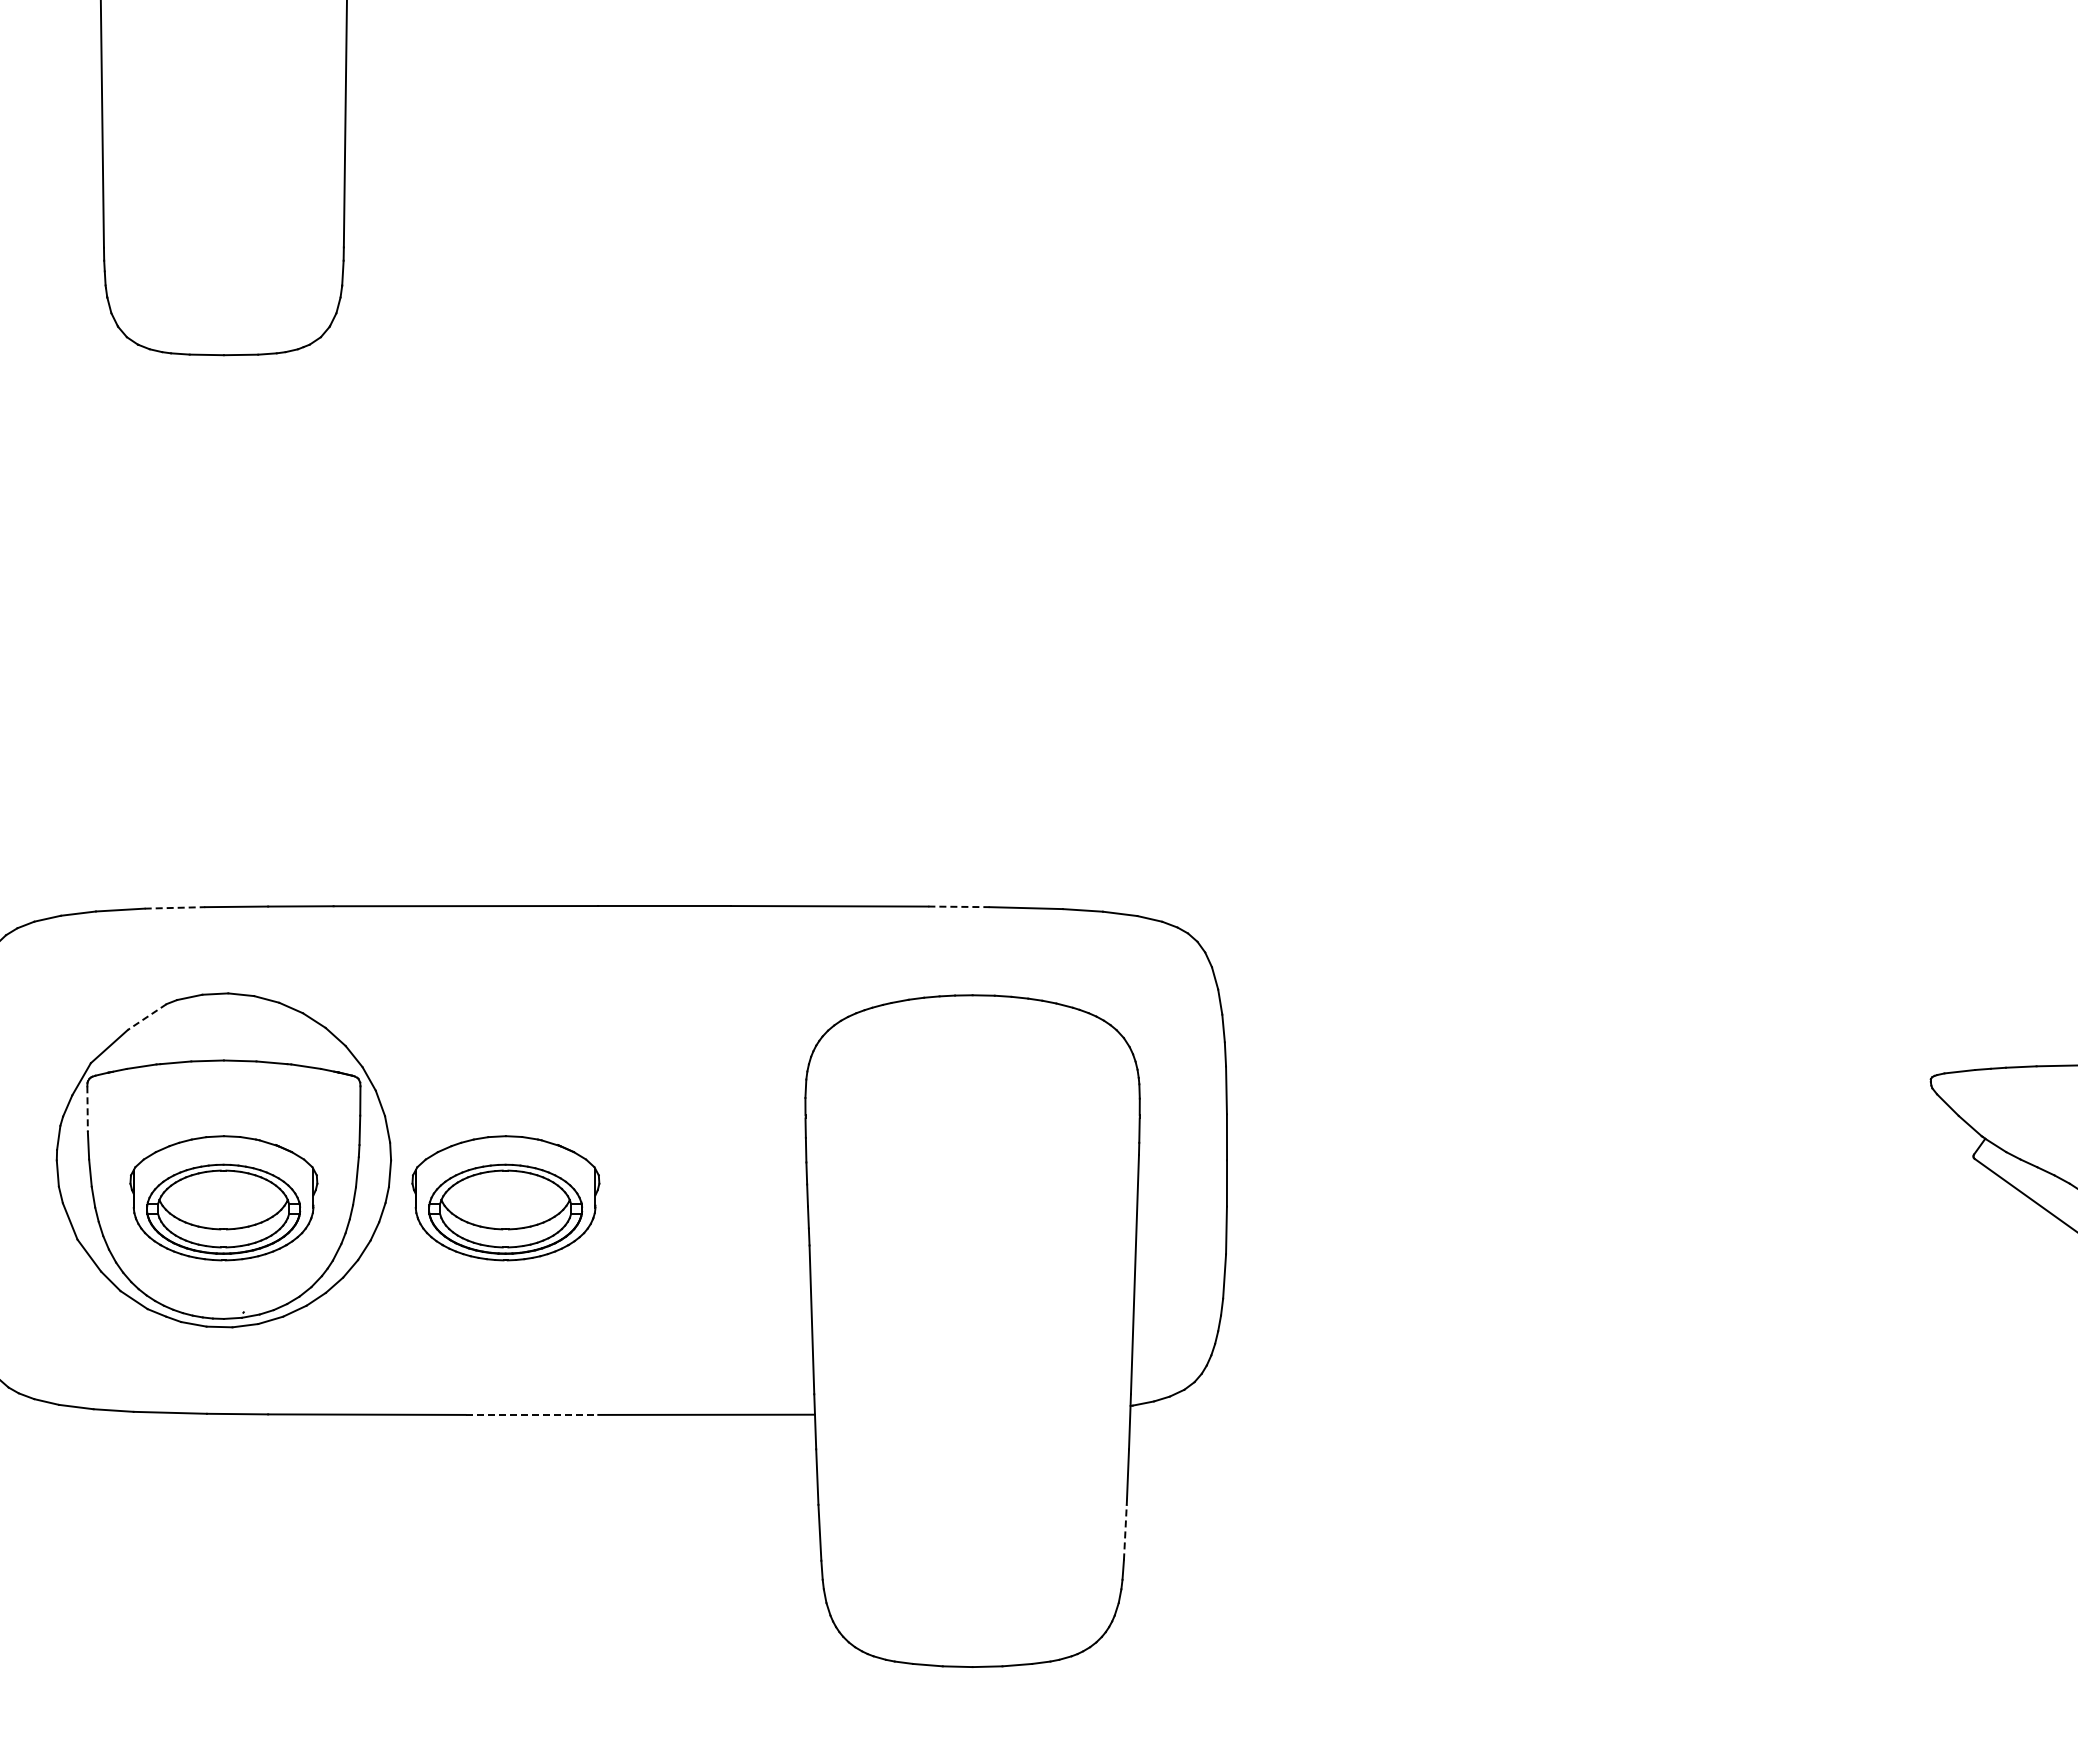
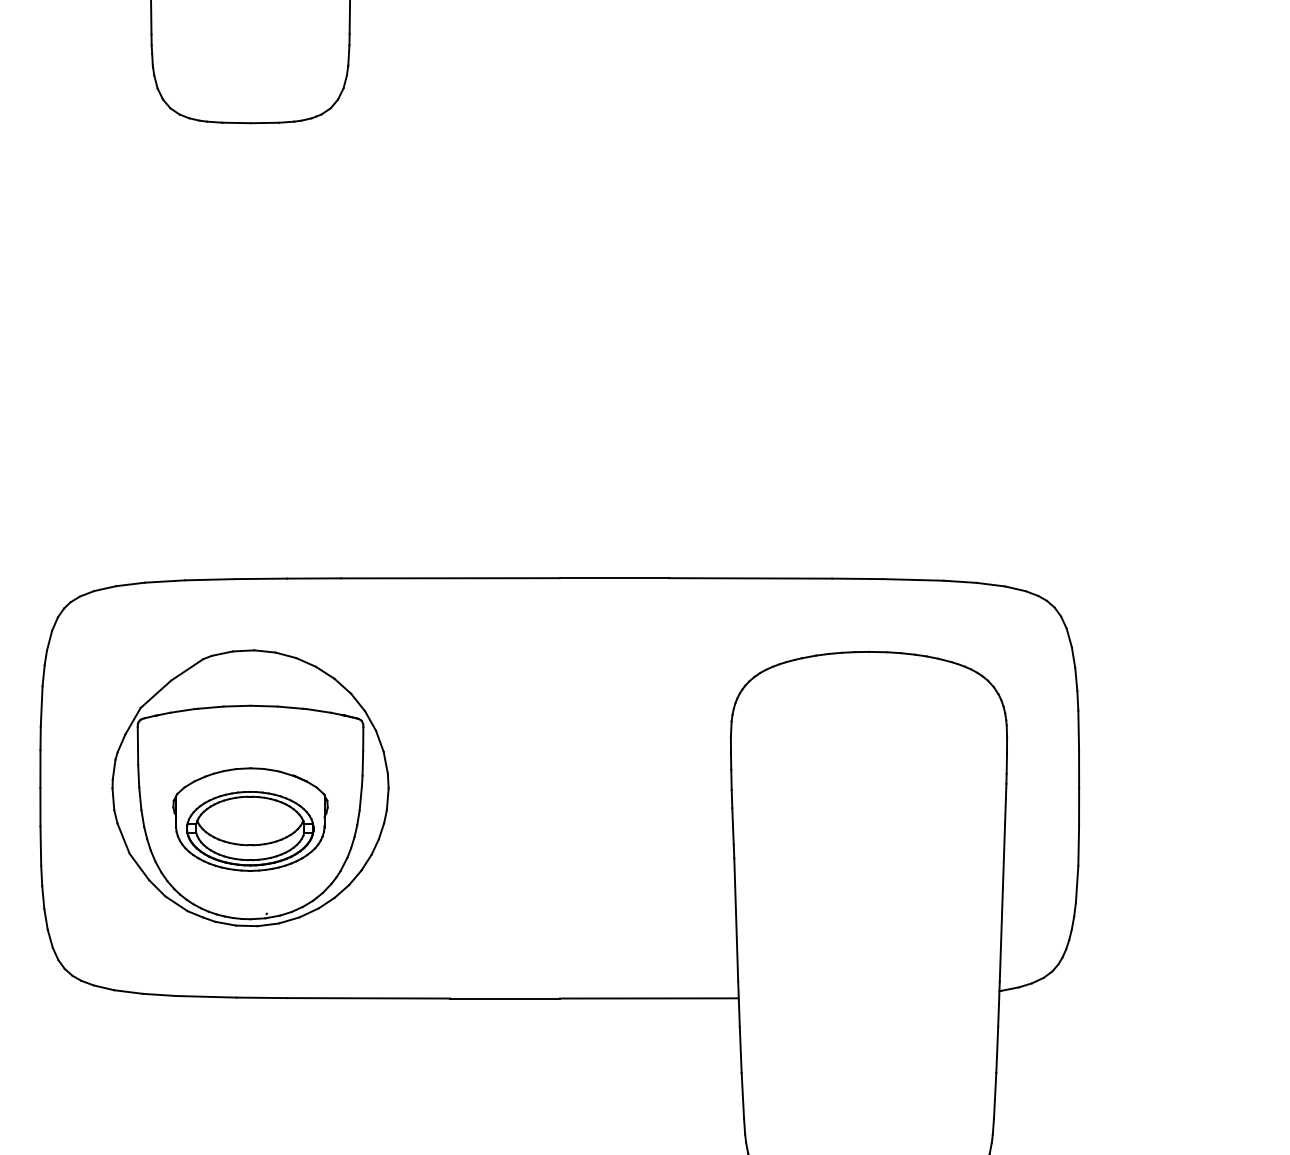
line: (958, 906) -> (857, 578), dashed -> solid
line: (175, 907) -> (210, 579), dashed -> solid
line: (146, 1017) -> (186, 670), dashed -> solid
line: (87, 1109) -> (137, 746), dashed -> solid
part: (505, 1198) -> (483, 819), removed
line: (532, 1414) -> (505, 998), dashed -> solid
line: (1125, 1532) -> (995, 1095), dashed -> solid

